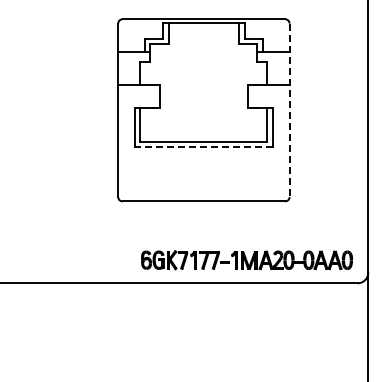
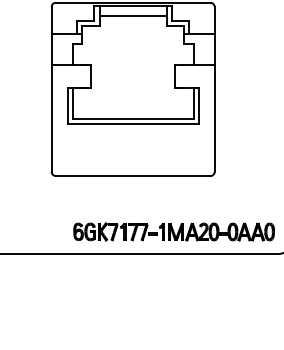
line: (203, 33) -> (132, 16), added
line: (289, 110) -> (214, 89), dashed -> solid
line: (203, 146) -> (132, 123), dashed -> solid

